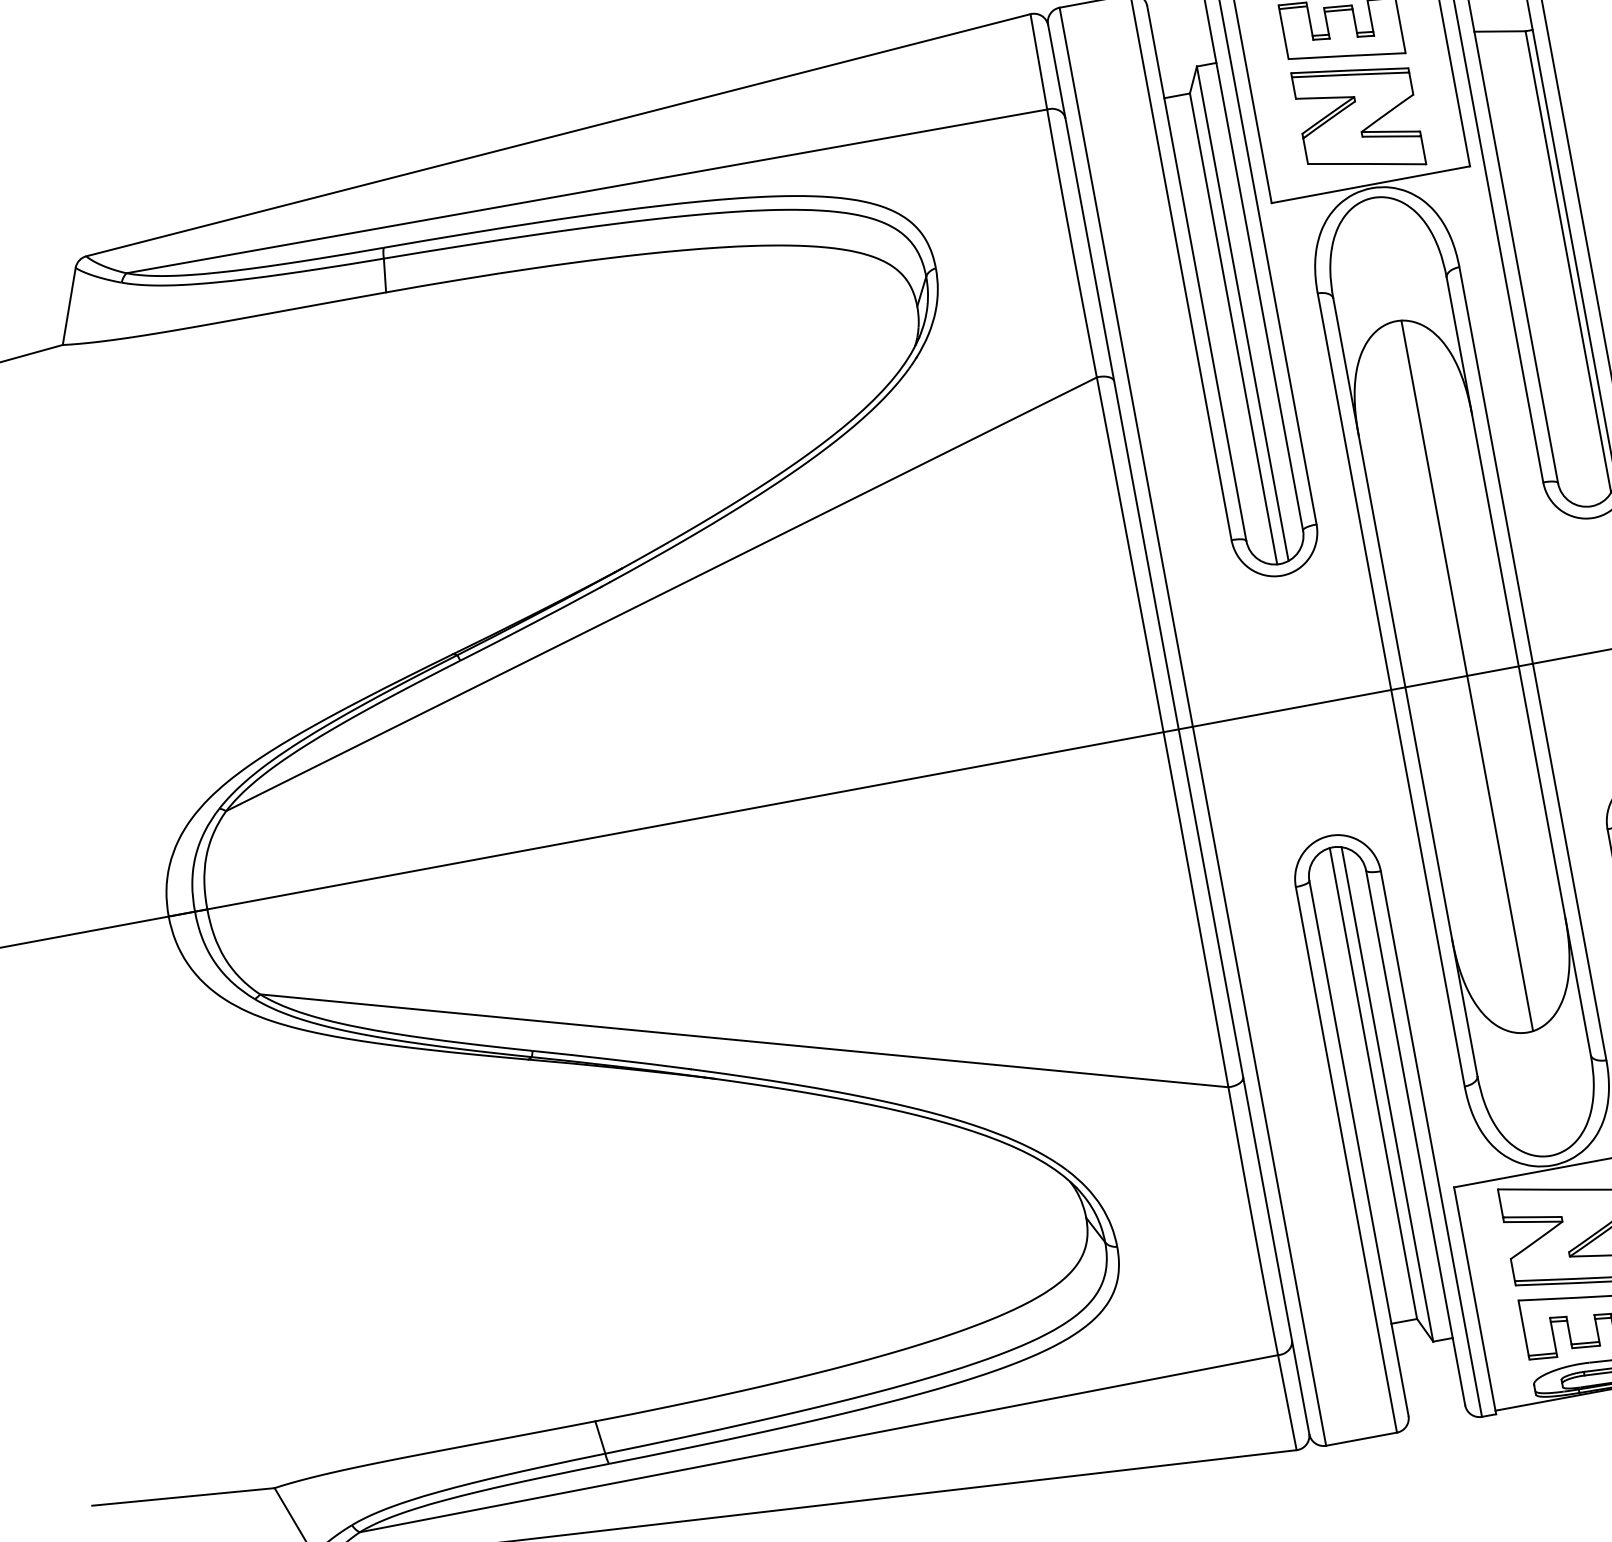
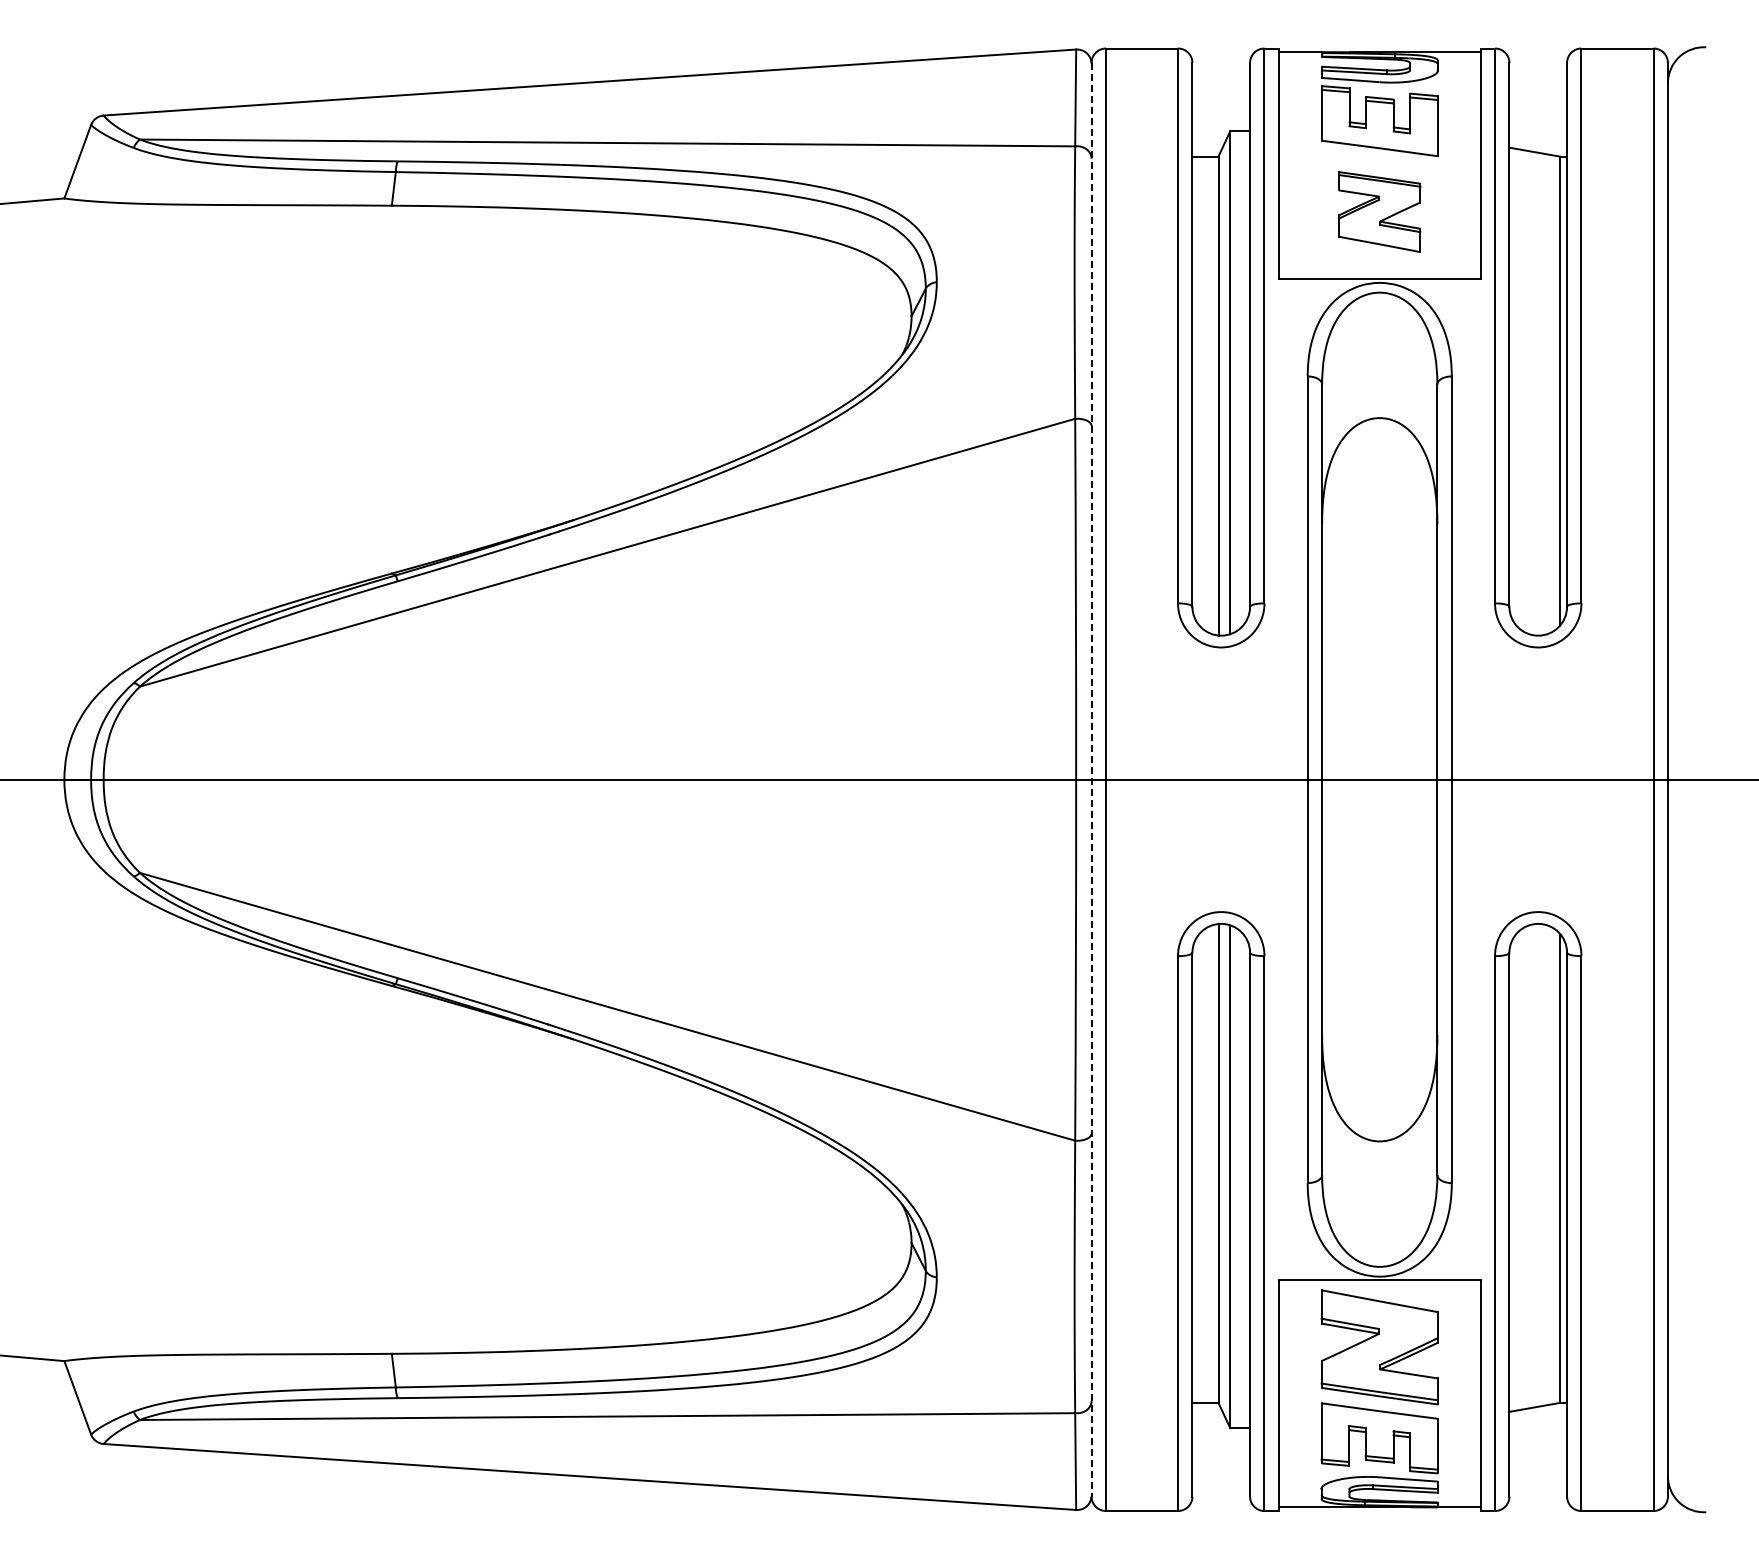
part: (1358, 118) -> (1379, 211), size x0.7
line: (1467, 675) -> (1385, 779), removed
line: (1178, 729) -> (1091, 779), solid -> dashed

